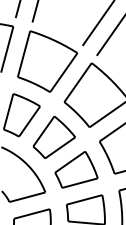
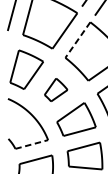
line: (78, 82) -> (78, 39), solid -> dashed
part: (53, 137) -> (55, 90), size x0.6
line: (27, 197) -> (31, 144), solid -> dashed

